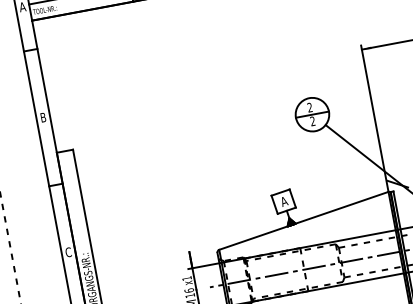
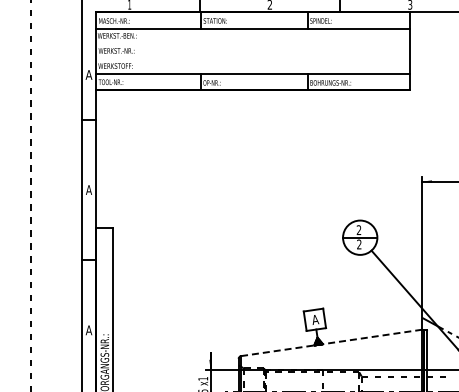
text: (42, 117) -> (88, 189), B -> A
line: (303, 220) -> (331, 342), solid -> dashed
text: (68, 252) -> (88, 330), C -> A

